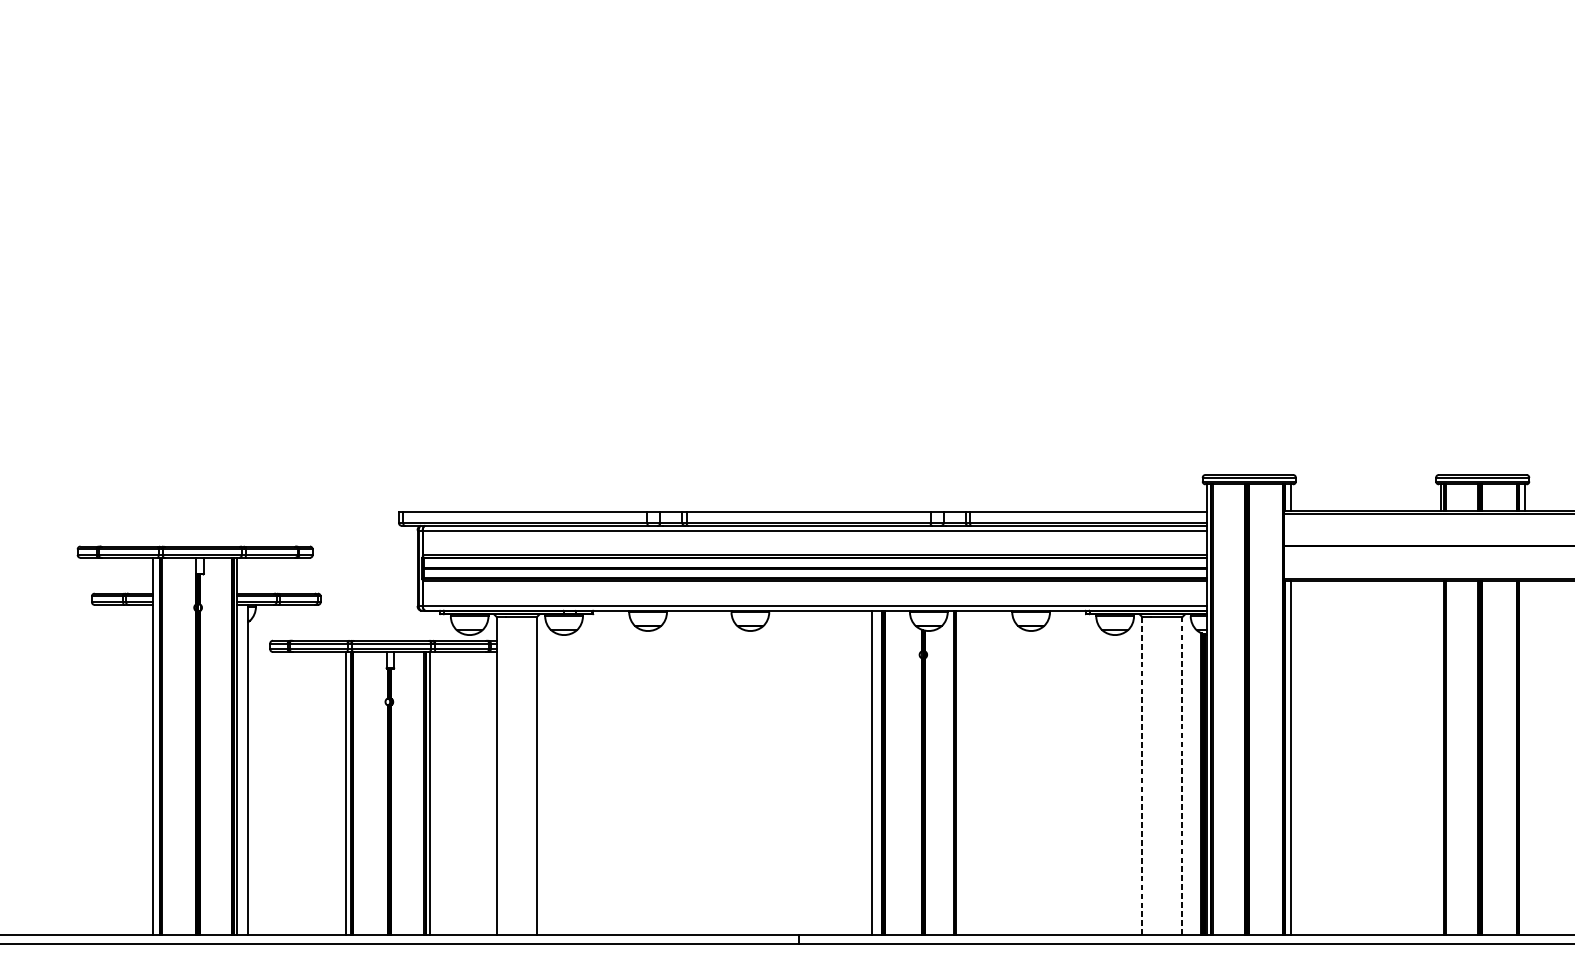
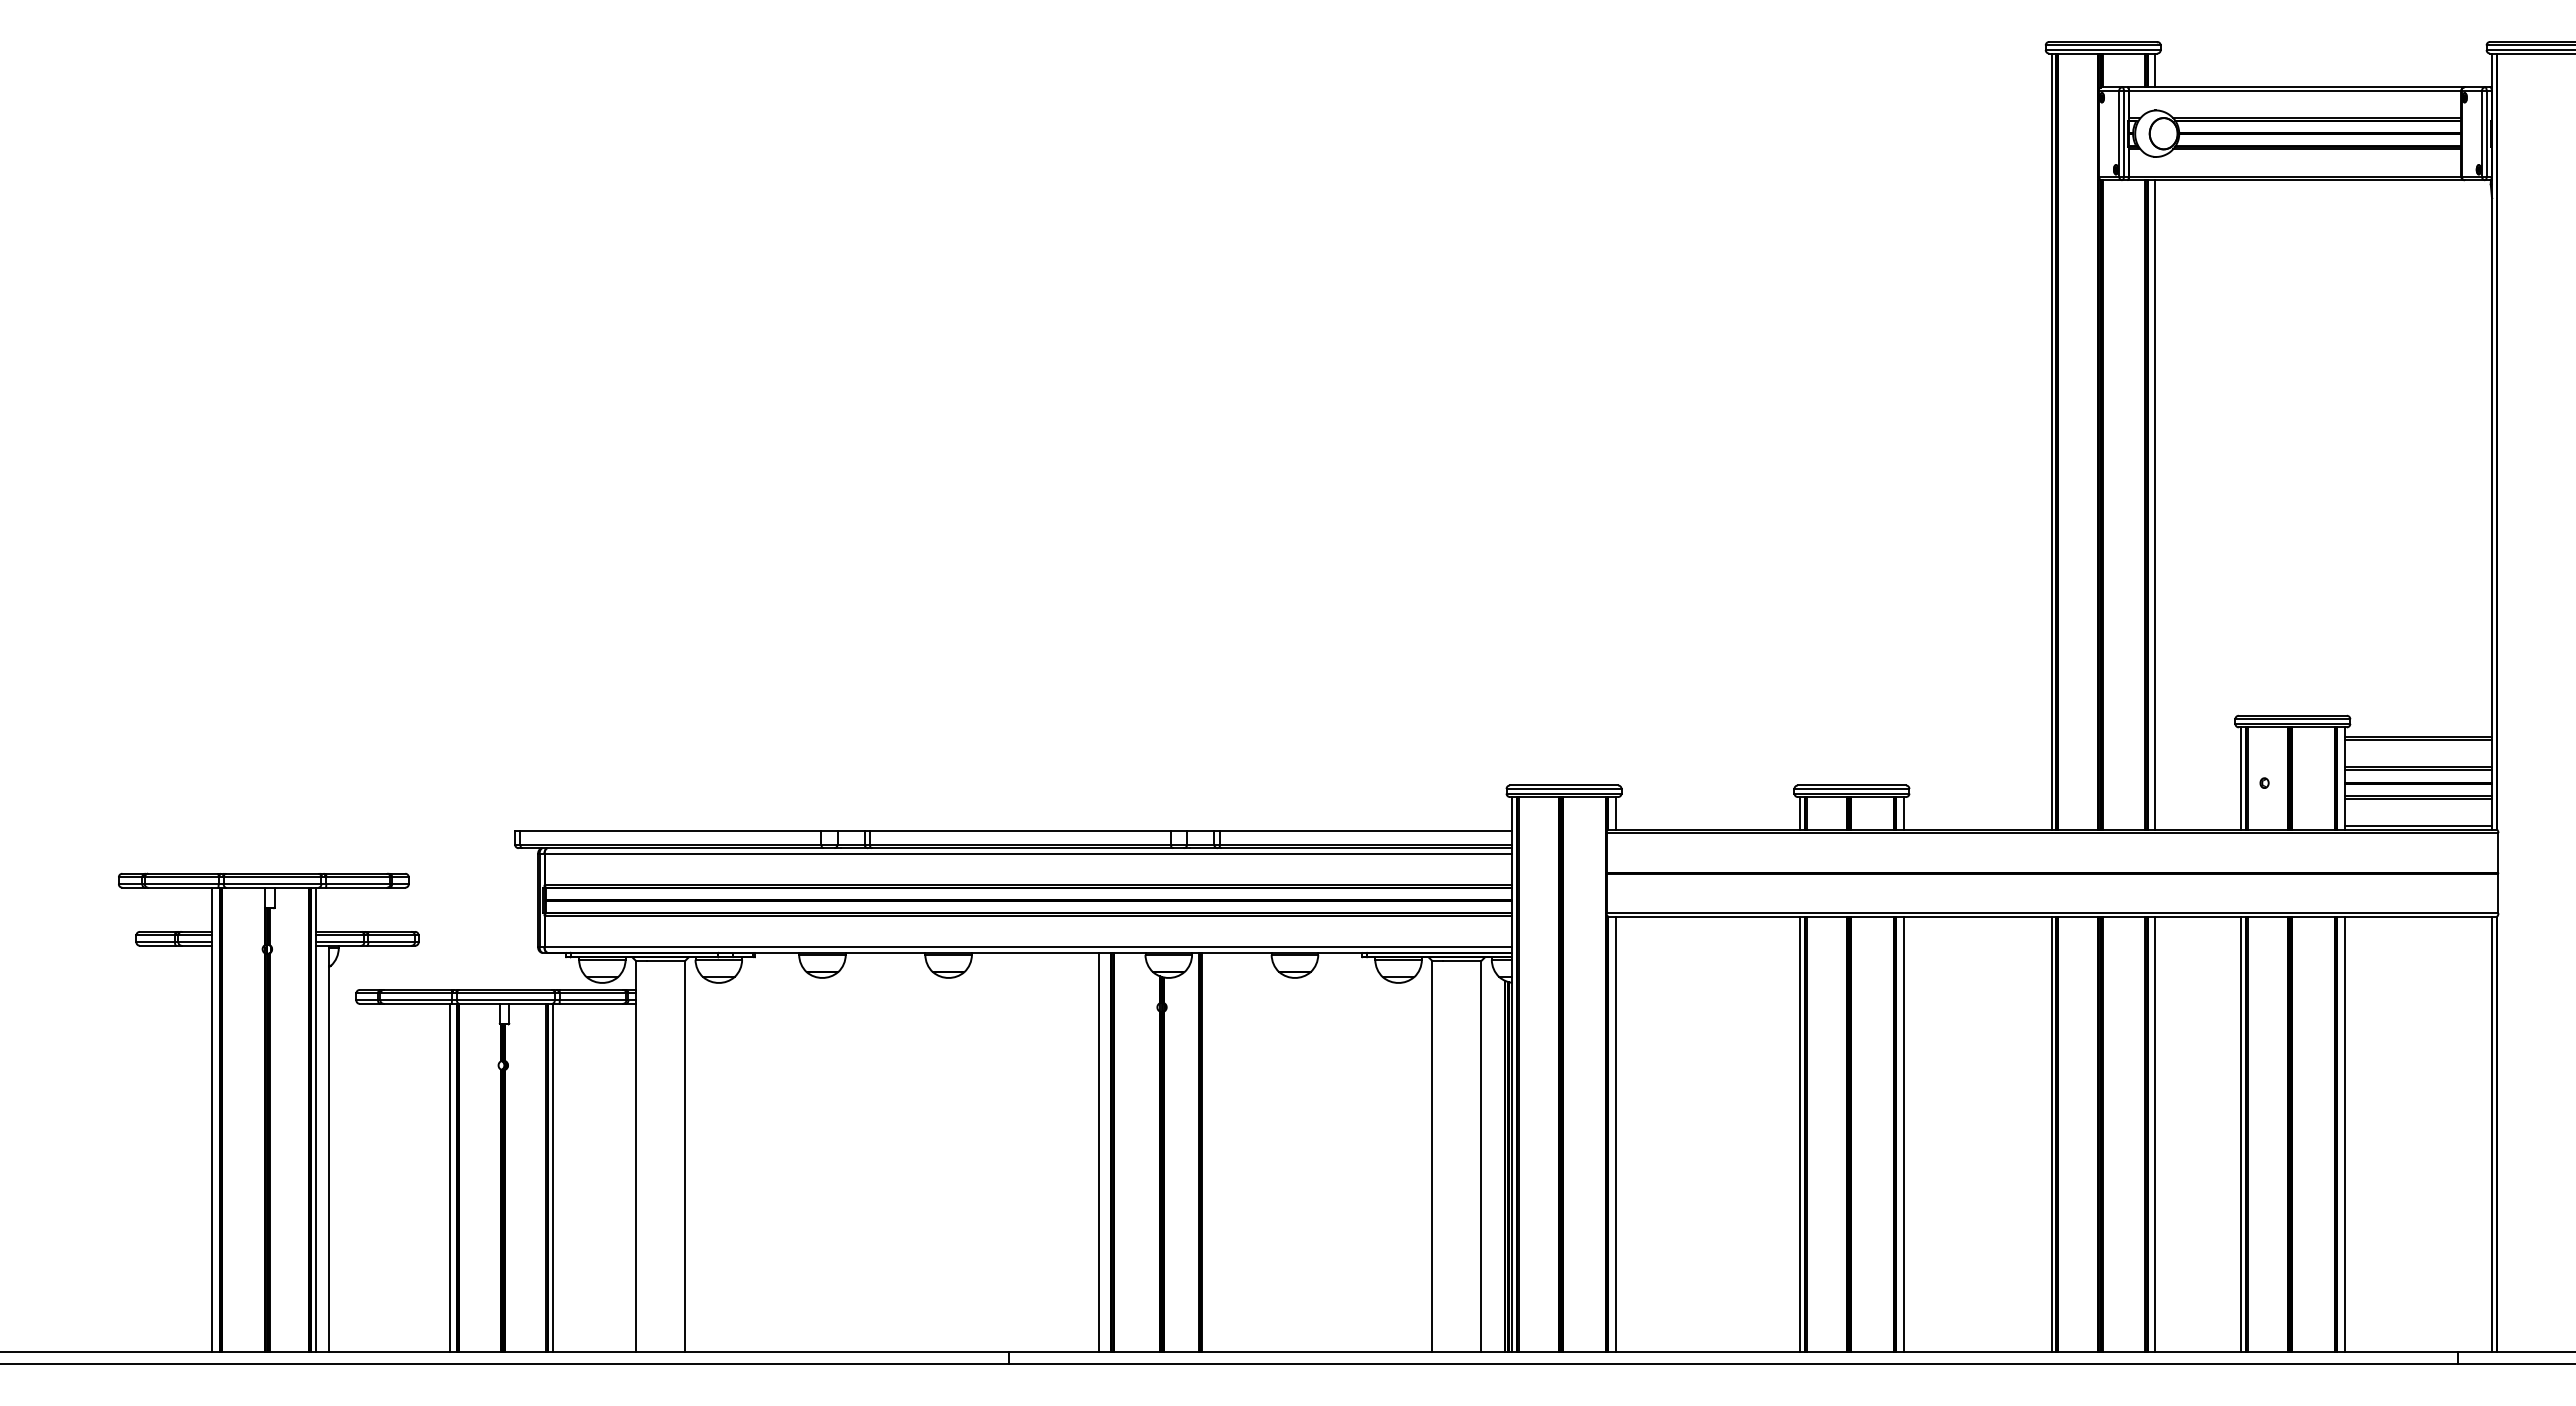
line: (1440, 757) -> (1800, 1134), added
line: (1524, 757) -> (1903, 1134), added
line: (1142, 775) -> (1432, 1156), dashed -> solid
line: (1182, 775) -> (1481, 1156), dashed -> solid

